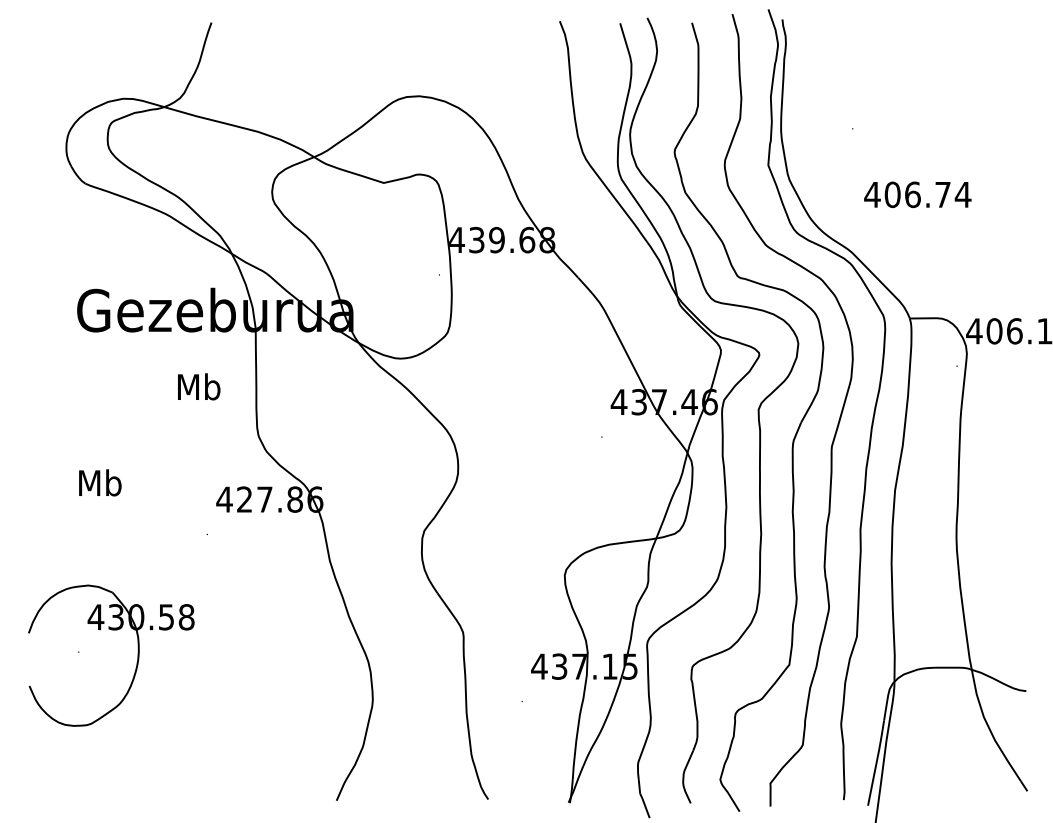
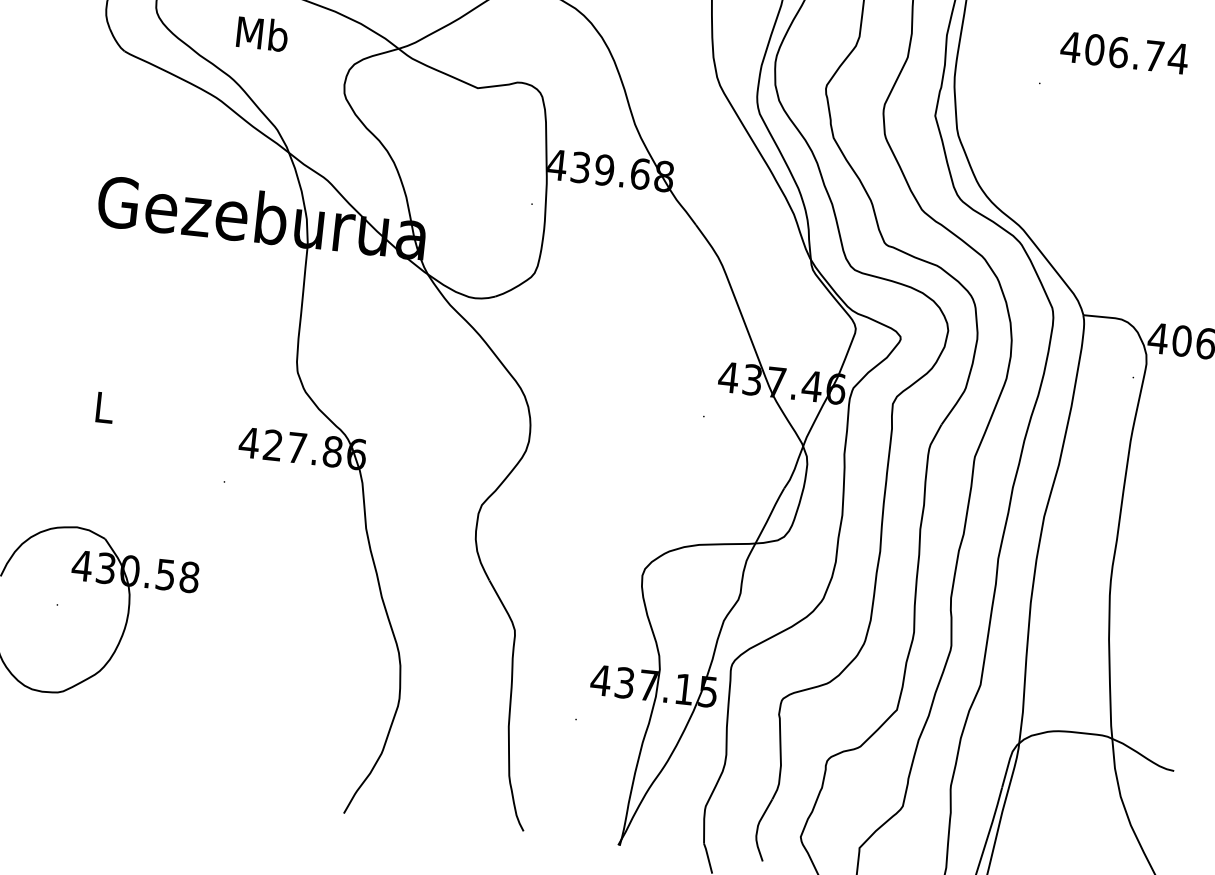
text: (917, 194) -> (1124, 52), moved
text: (199, 386) -> (263, 33), moved
text: (100, 482) -> (104, 406), Mb -> L

